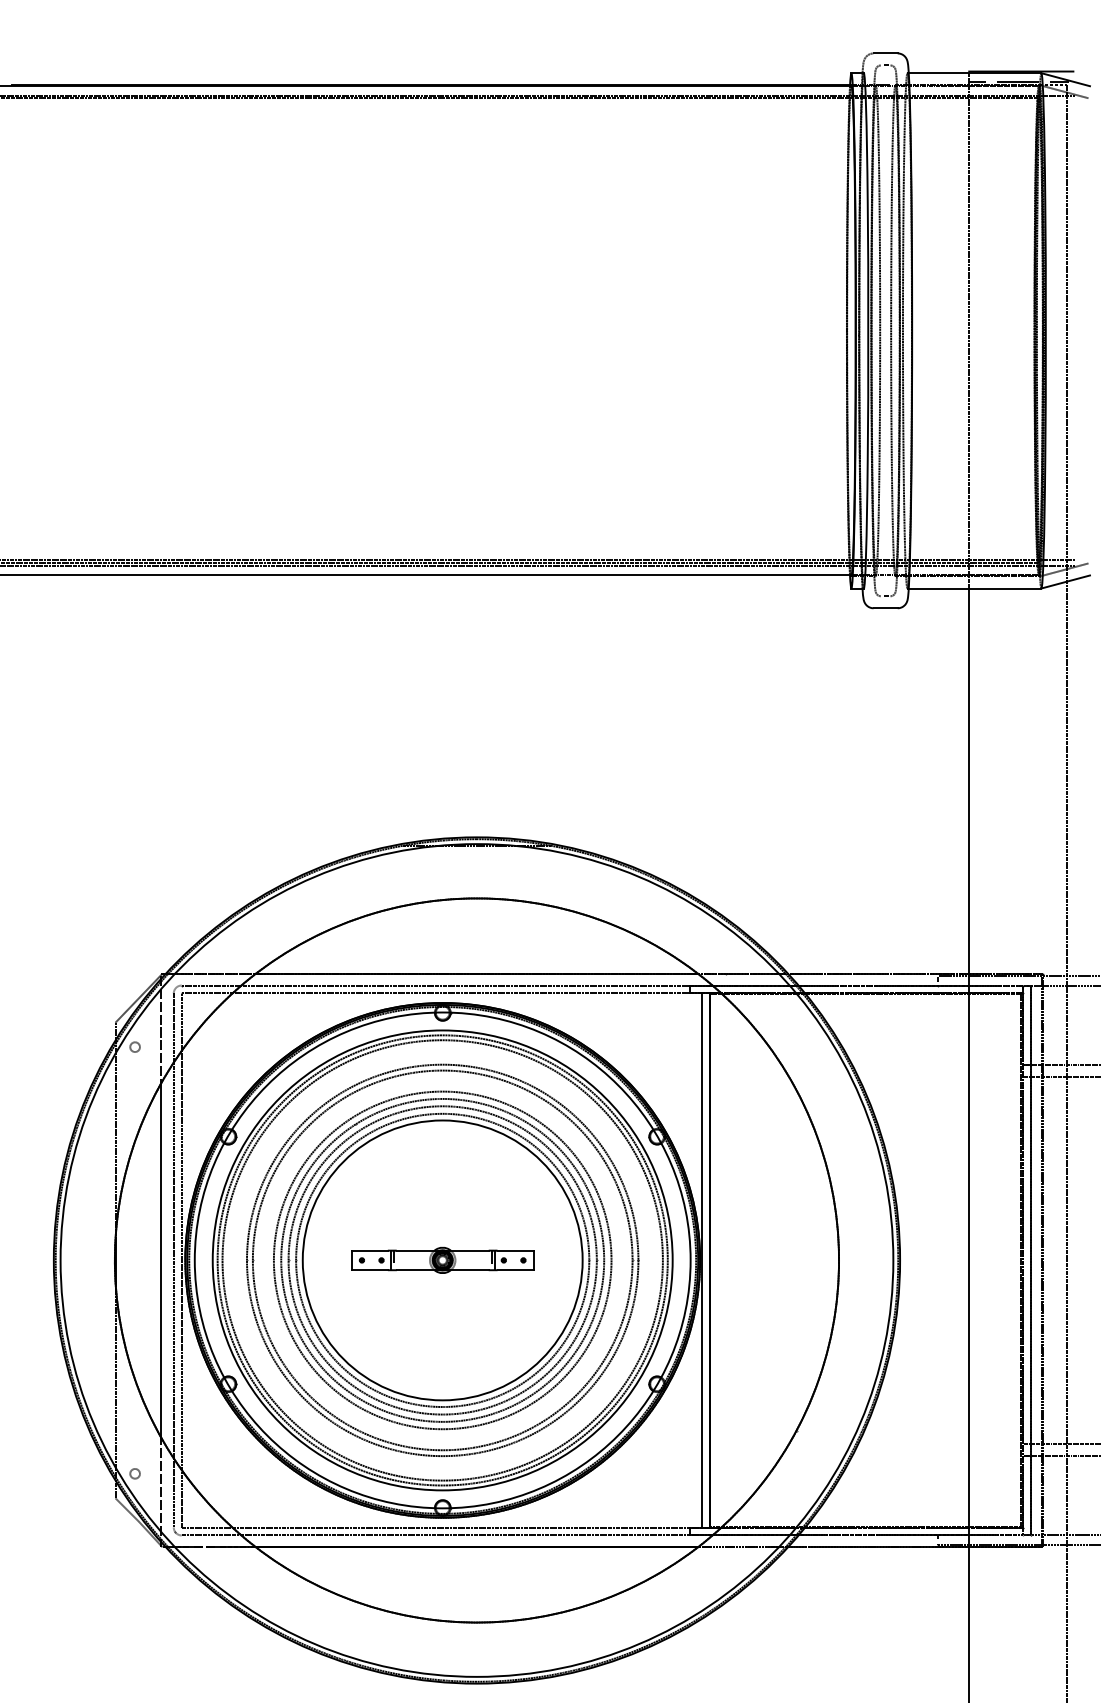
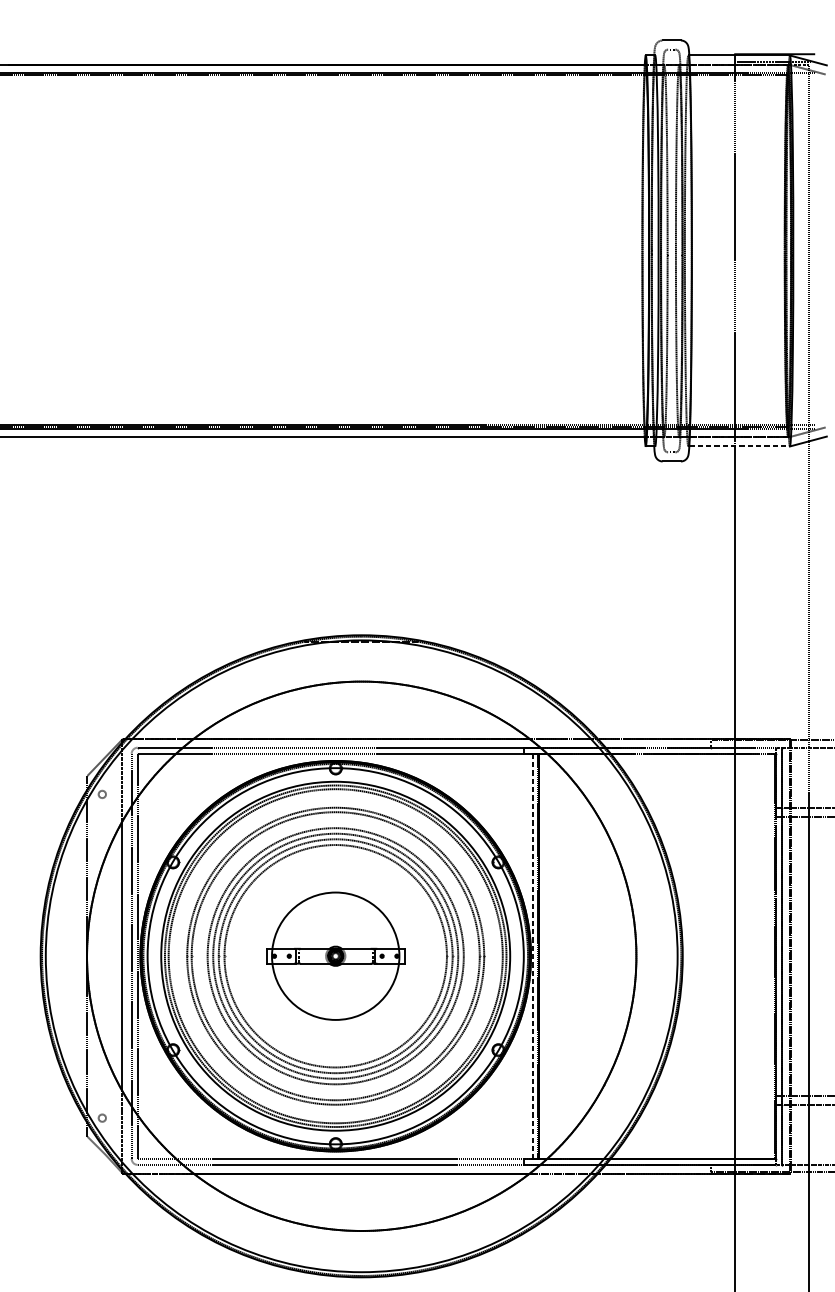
line: (975, 588) -> (739, 446), solid -> dashed
circle: (442, 1260) -> (335, 956), size x0.6
line: (702, 1261) -> (532, 957), solid -> dashed

